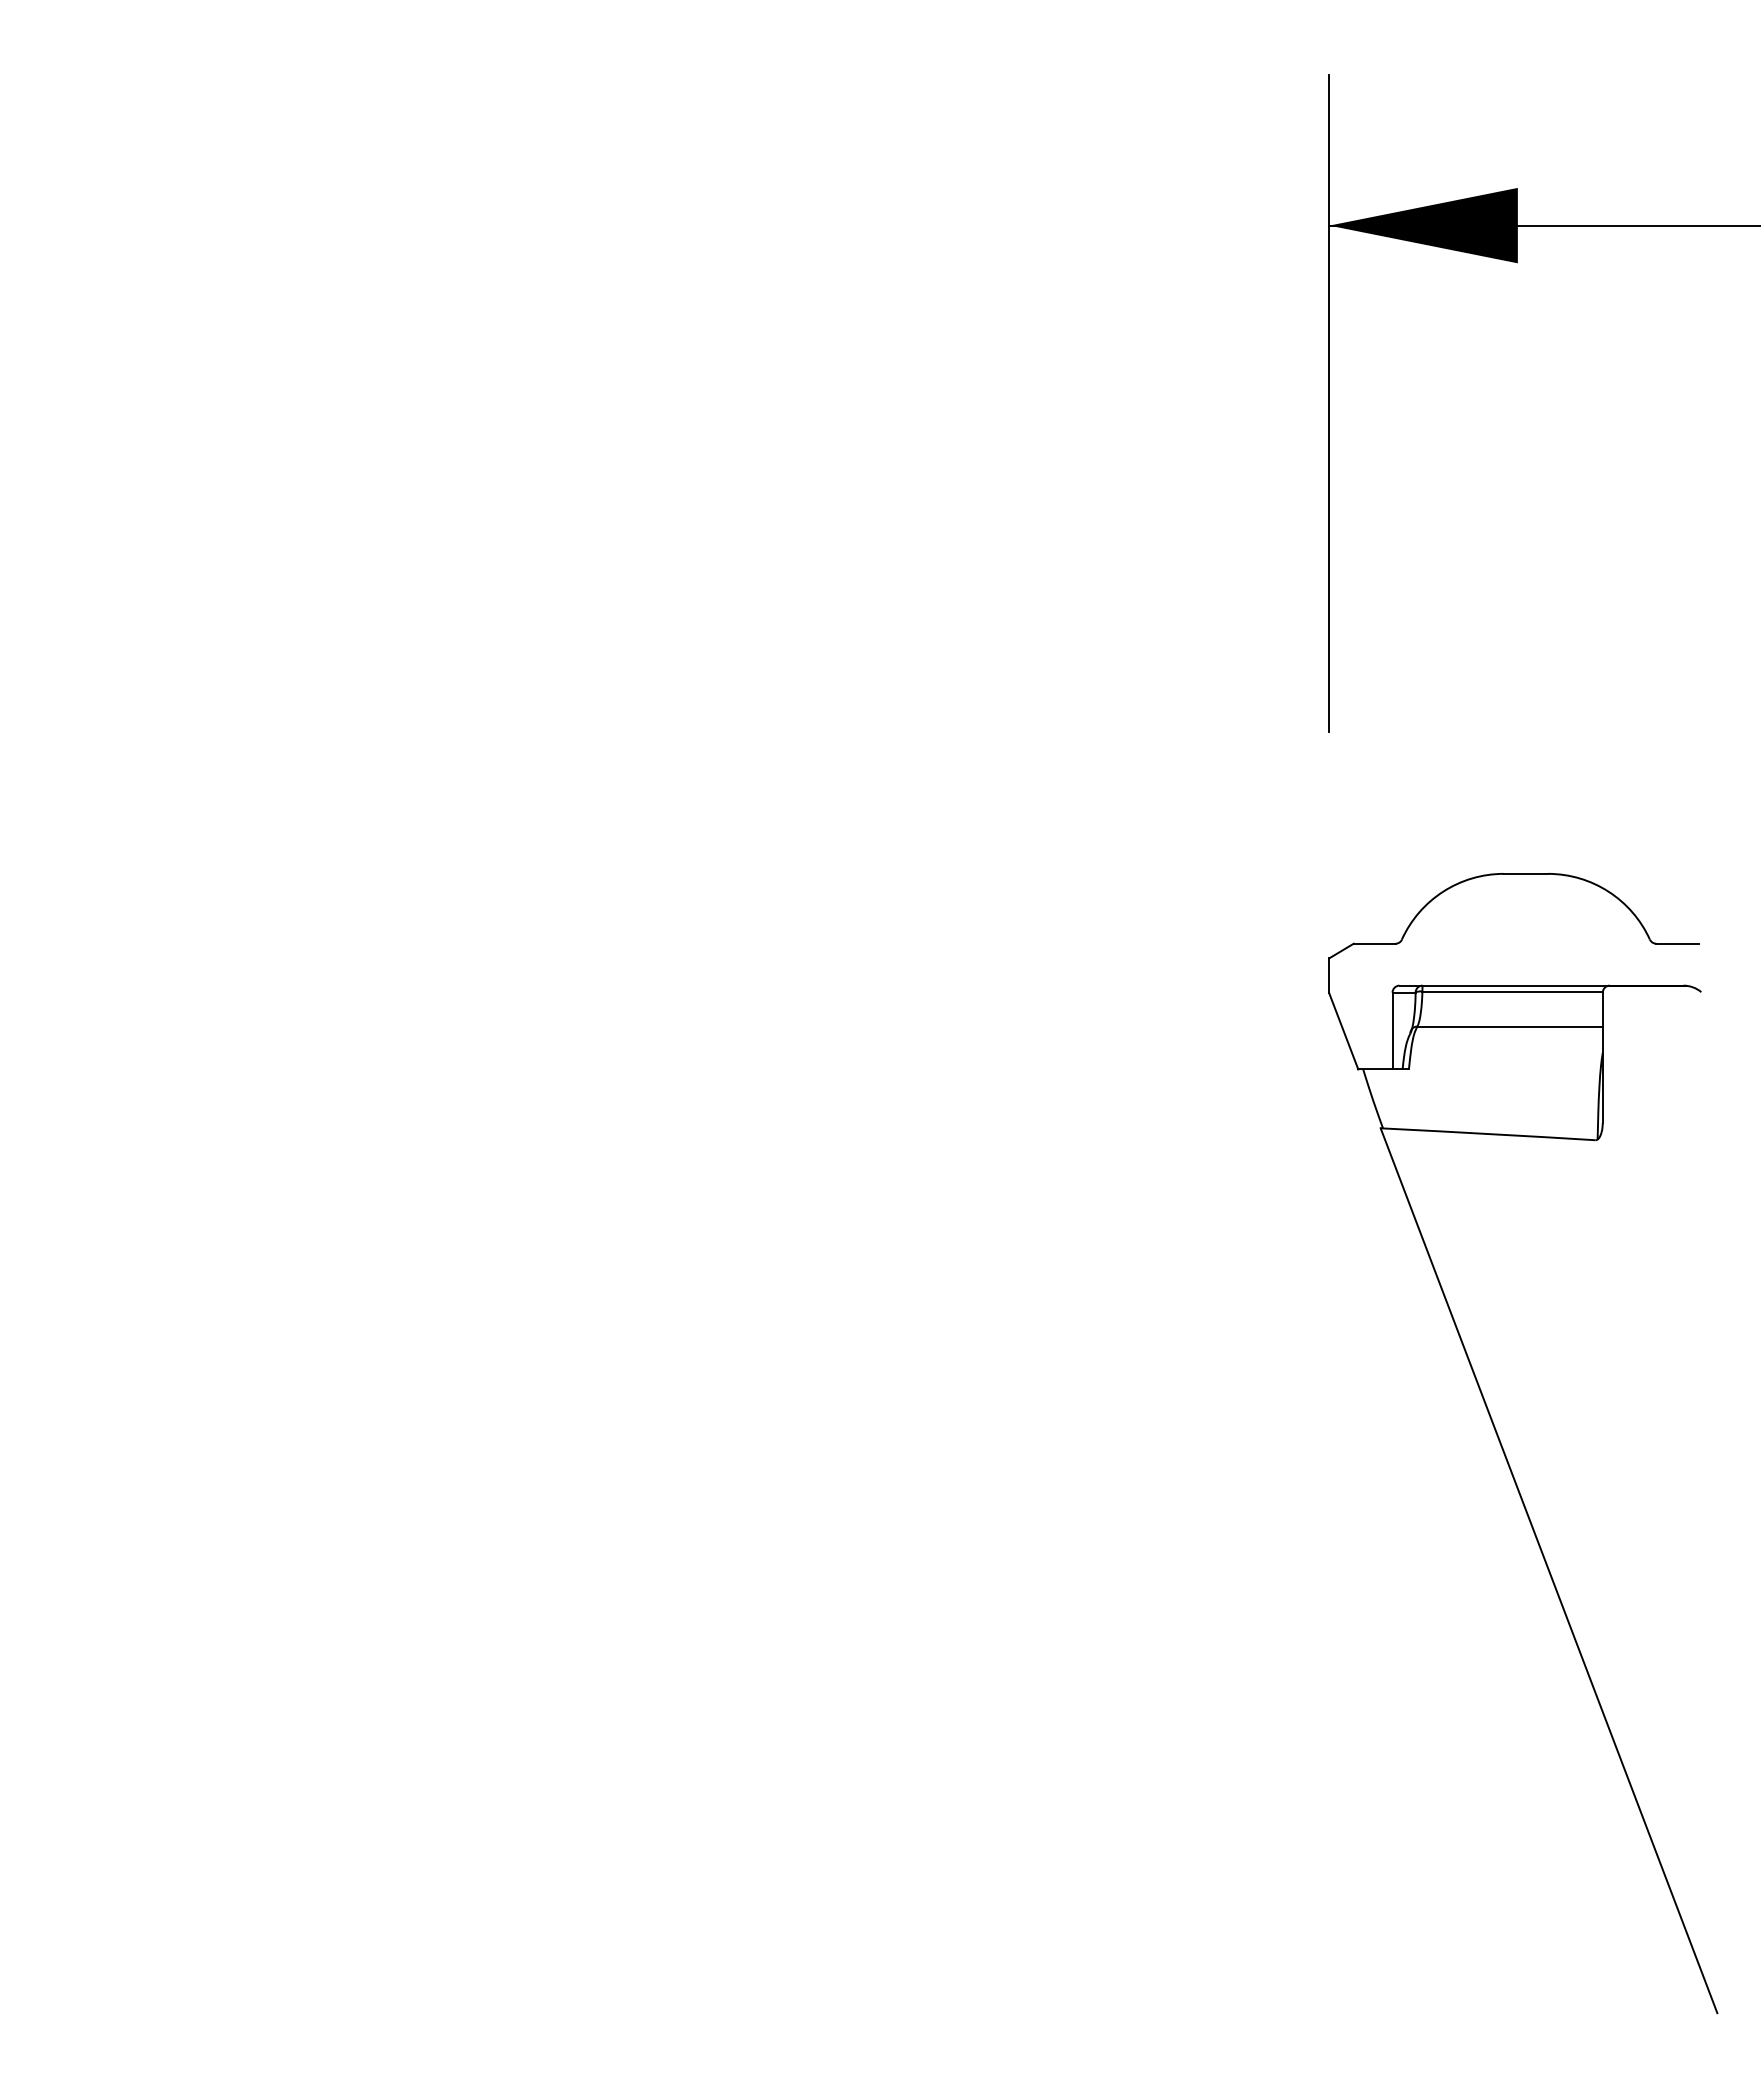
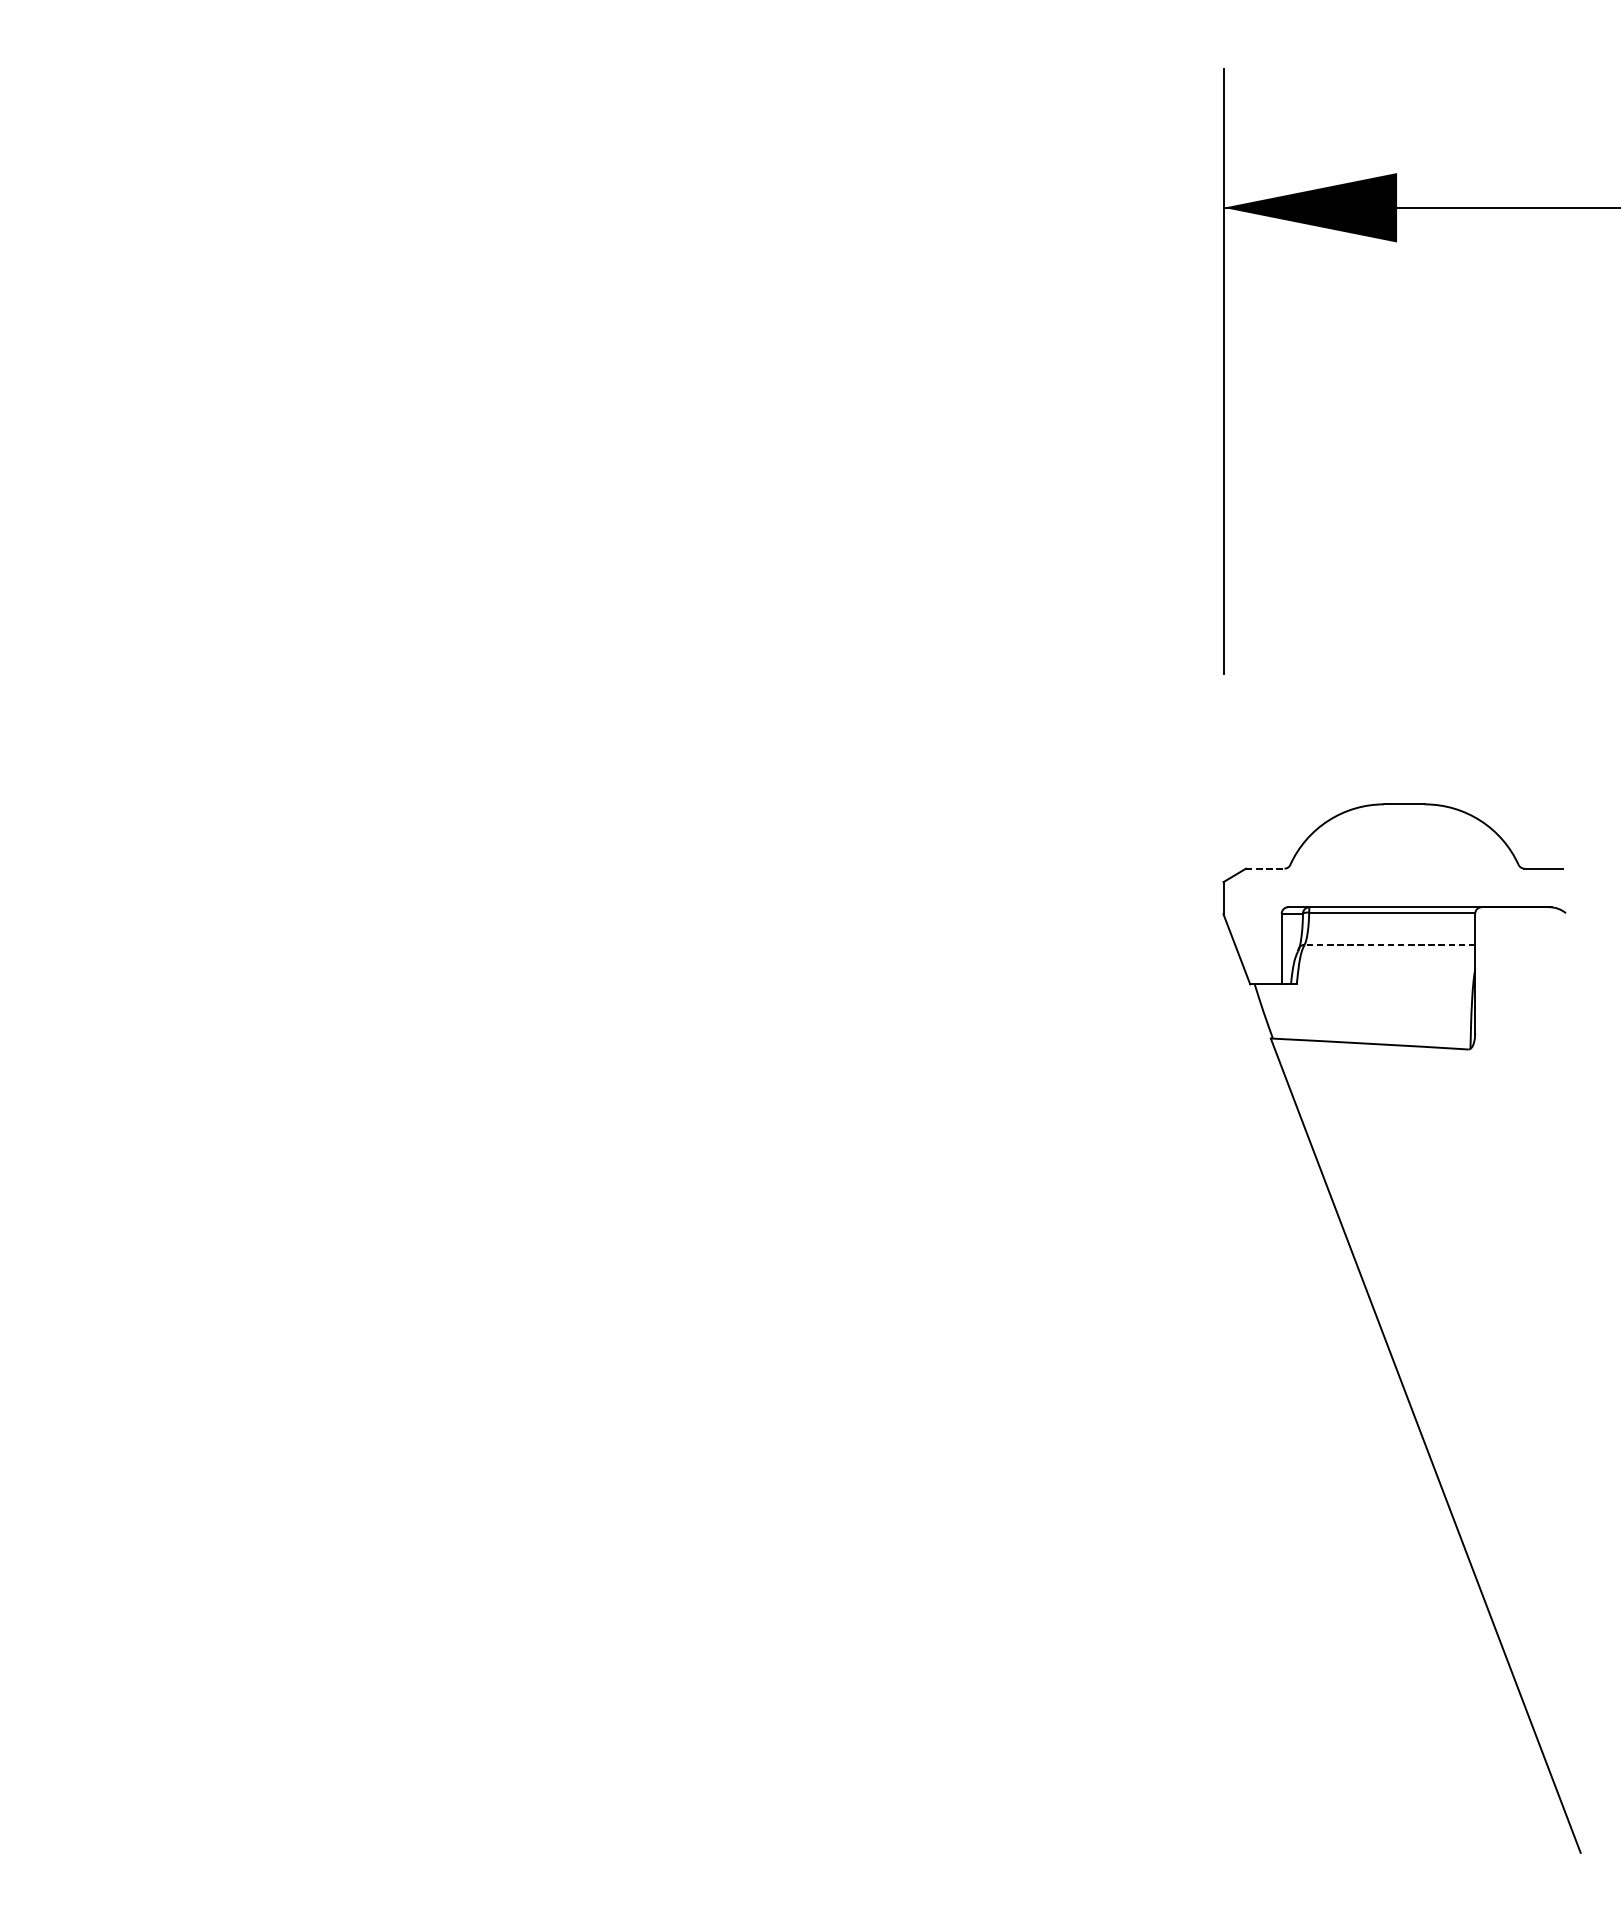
line: (1374, 943) -> (1265, 868), solid -> dashed
line: (1510, 1026) -> (1390, 944), solid -> dashed

